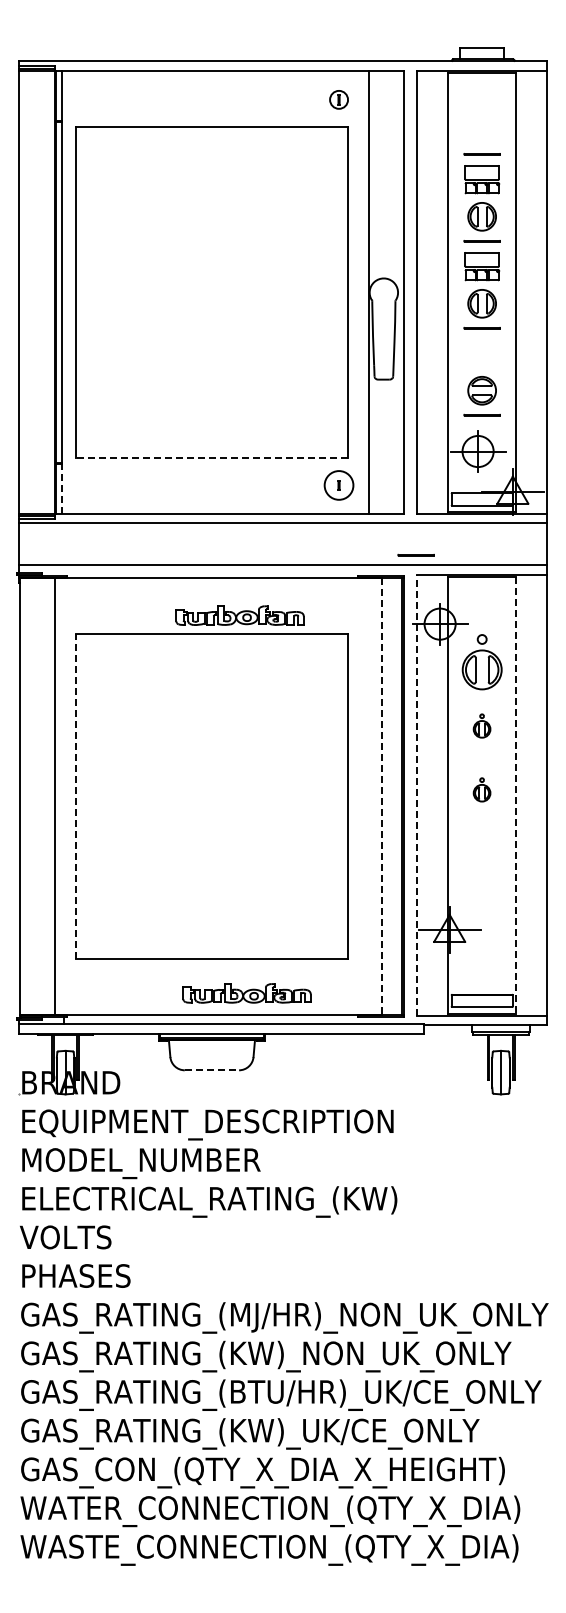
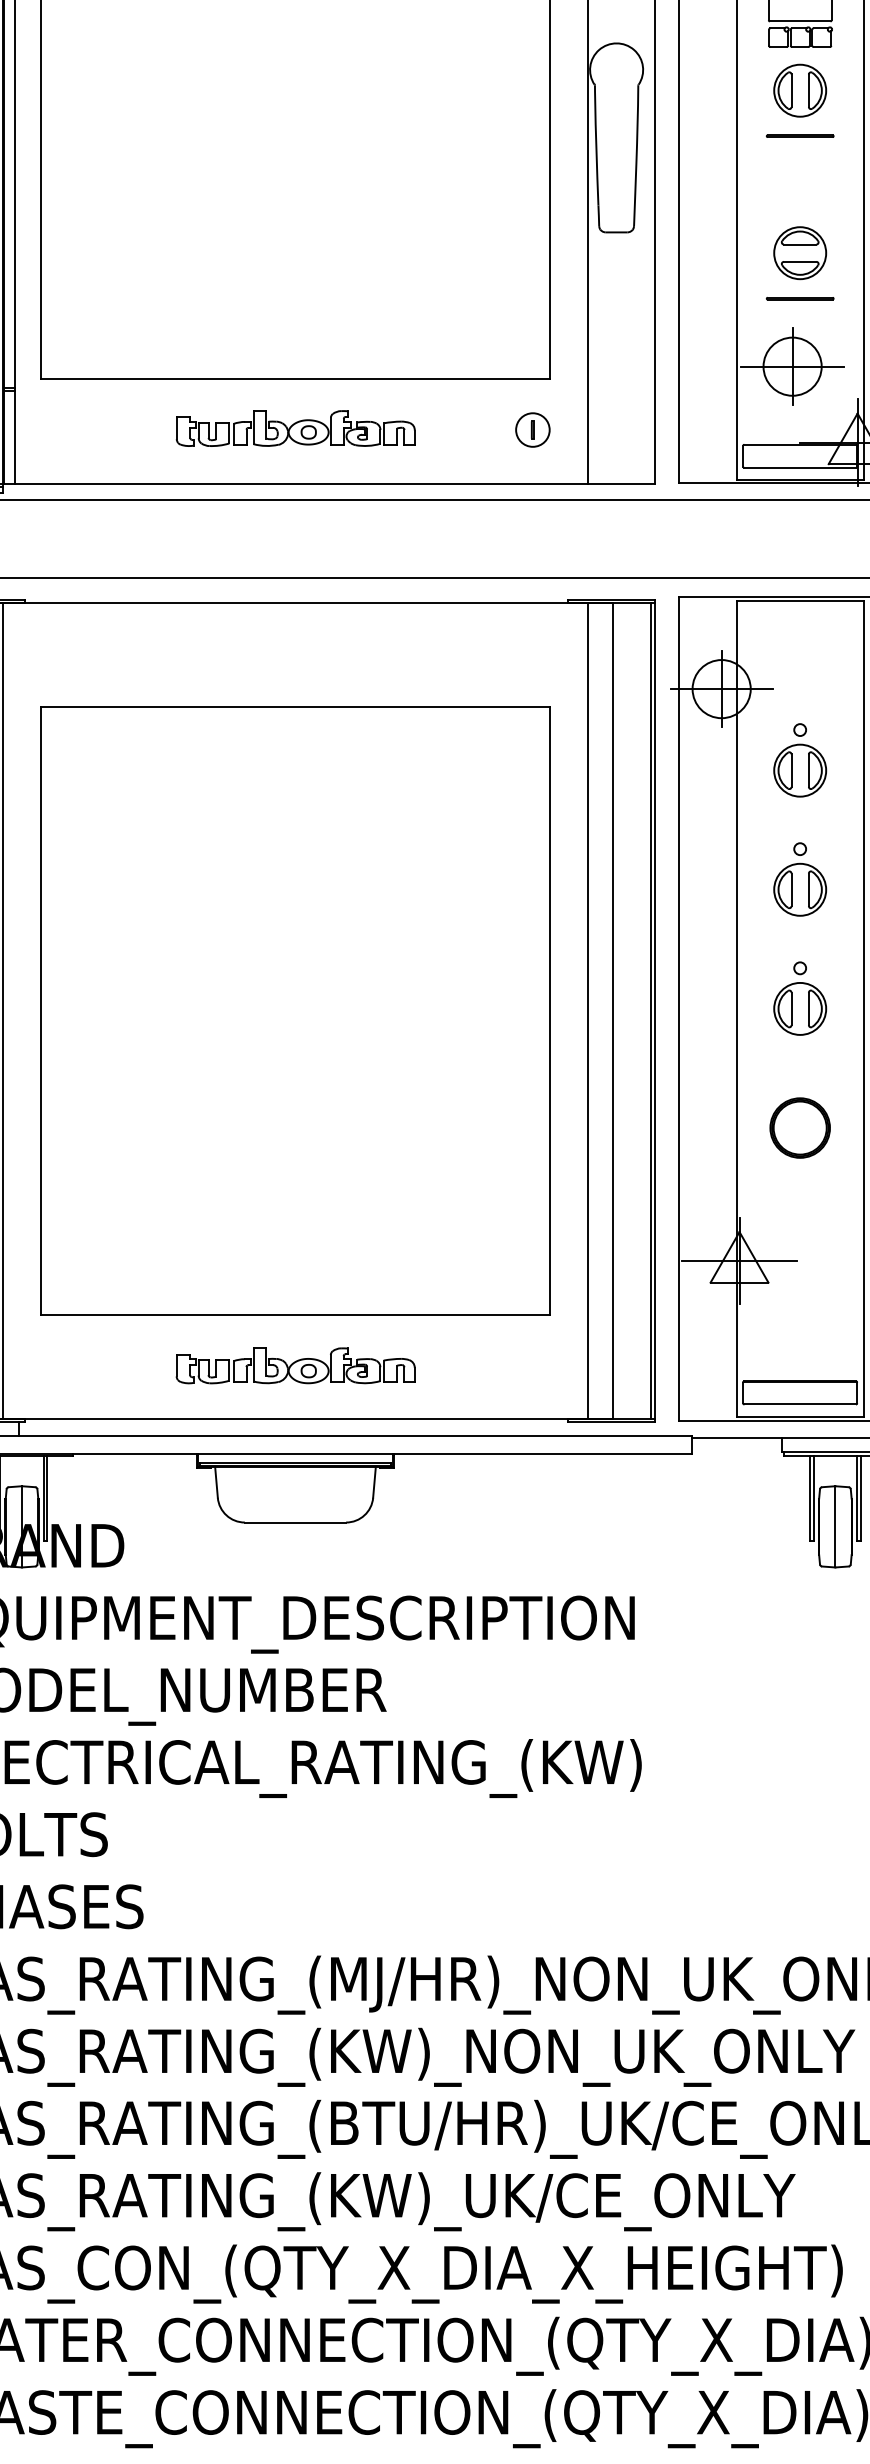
line: (211, 457) -> (294, 377), dashed -> solid
circle: (339, 485) -> (533, 430), size x0.62
line: (61, 489) -> (14, 437), dashed -> solid
line: (415, 554) -> (675, 559), removed
part: (239, 615) -> (294, 428), moved
part: (481, 662) -> (798, 760), size x0.71
part: (481, 725) -> (798, 878), size x1.67
part: (481, 789) -> (798, 997), size x1.67
line: (417, 794) -> (679, 1007), dashed -> solid
line: (516, 795) -> (864, 1009), dashed -> solid
line: (75, 796) -> (40, 1011), dashed -> solid
line: (368, 796) -> (587, 1011), added
line: (382, 797) -> (614, 1012), dashed -> solid
part: (481, 858) -> (798, 1126), added
part: (246, 993) -> (294, 1365), moved
line: (212, 1070) -> (296, 1522), dashed -> solid

